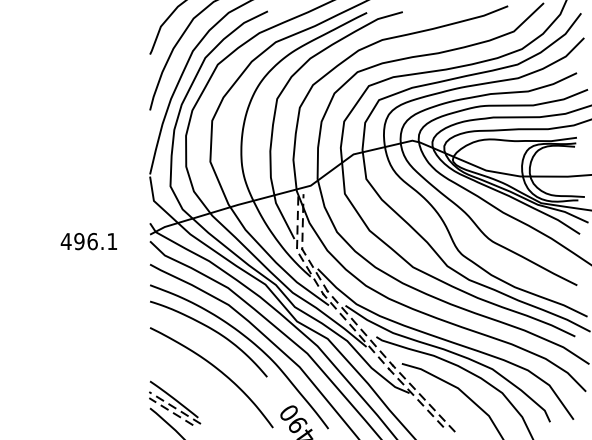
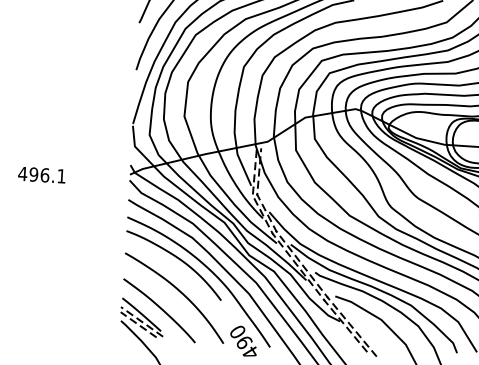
text: (88, 241) -> (41, 175), moved
curve: (195, 391) -> (160, 309), added

